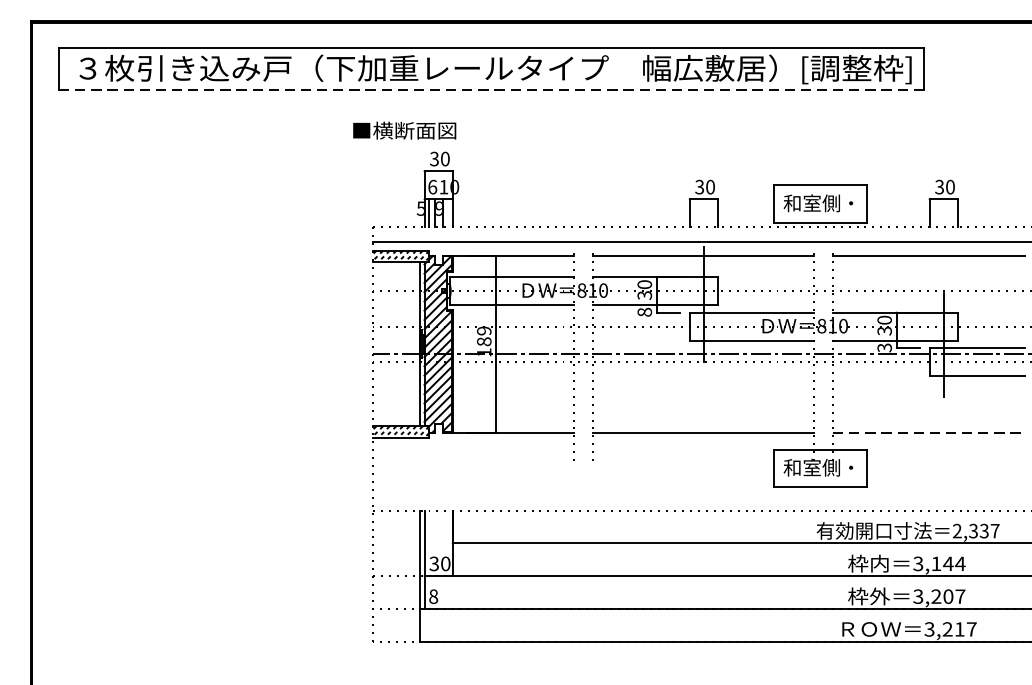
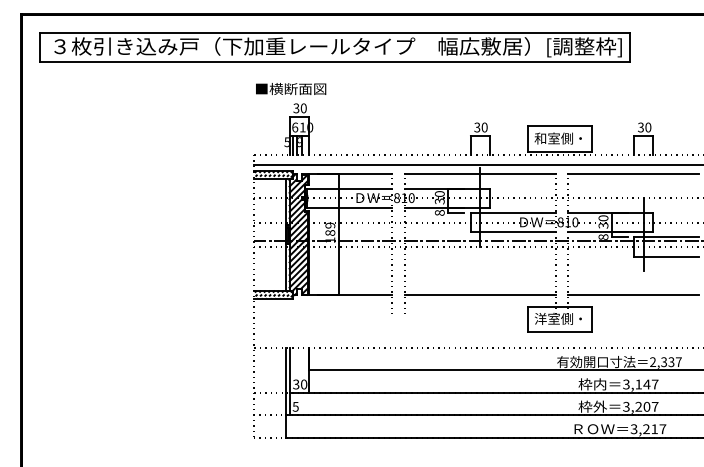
line: (491, 90) -> (335, 61), dashed -> solid
text: (405, 129) -> (291, 88), moved
text: (884, 346) -> (603, 236), 3 -> 8
line: (928, 433) -> (633, 295), dashed -> solid
text: (792, 467) -> (540, 318), 和室側・ -> 洋室側・
text: (959, 563) -> (654, 384), 3,144 -> 3,147
text: (433, 596) -> (295, 406), 8 -> 5

